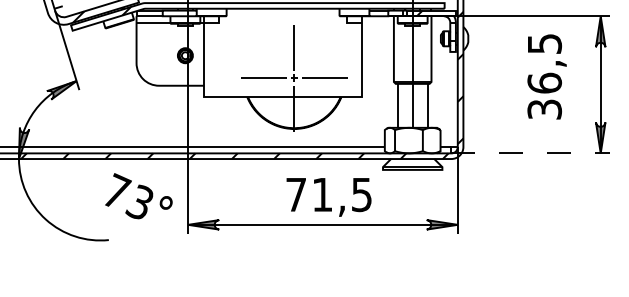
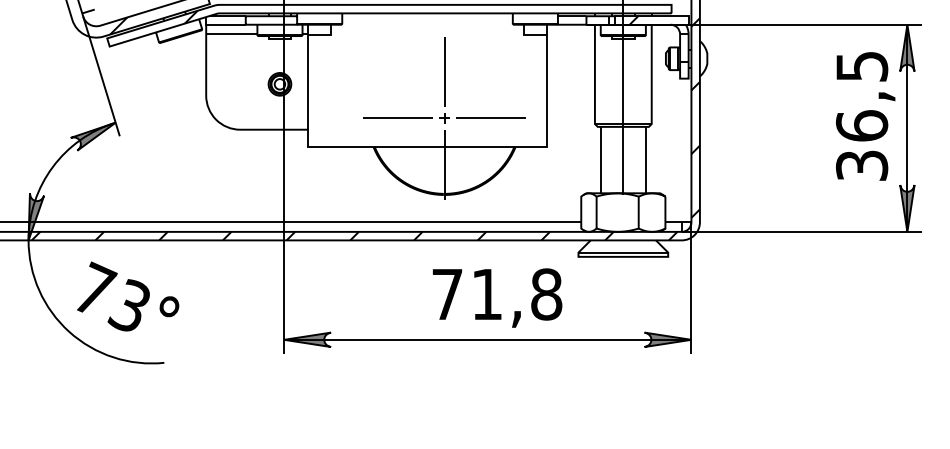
text: (546, 76) -> (864, 115), moved
line: (531, 153) -> (802, 232), dashed -> solid
text: (361, 194) -> (545, 293), 71,5 -> 71,8
text: (138, 196) -> (127, 297), moved

